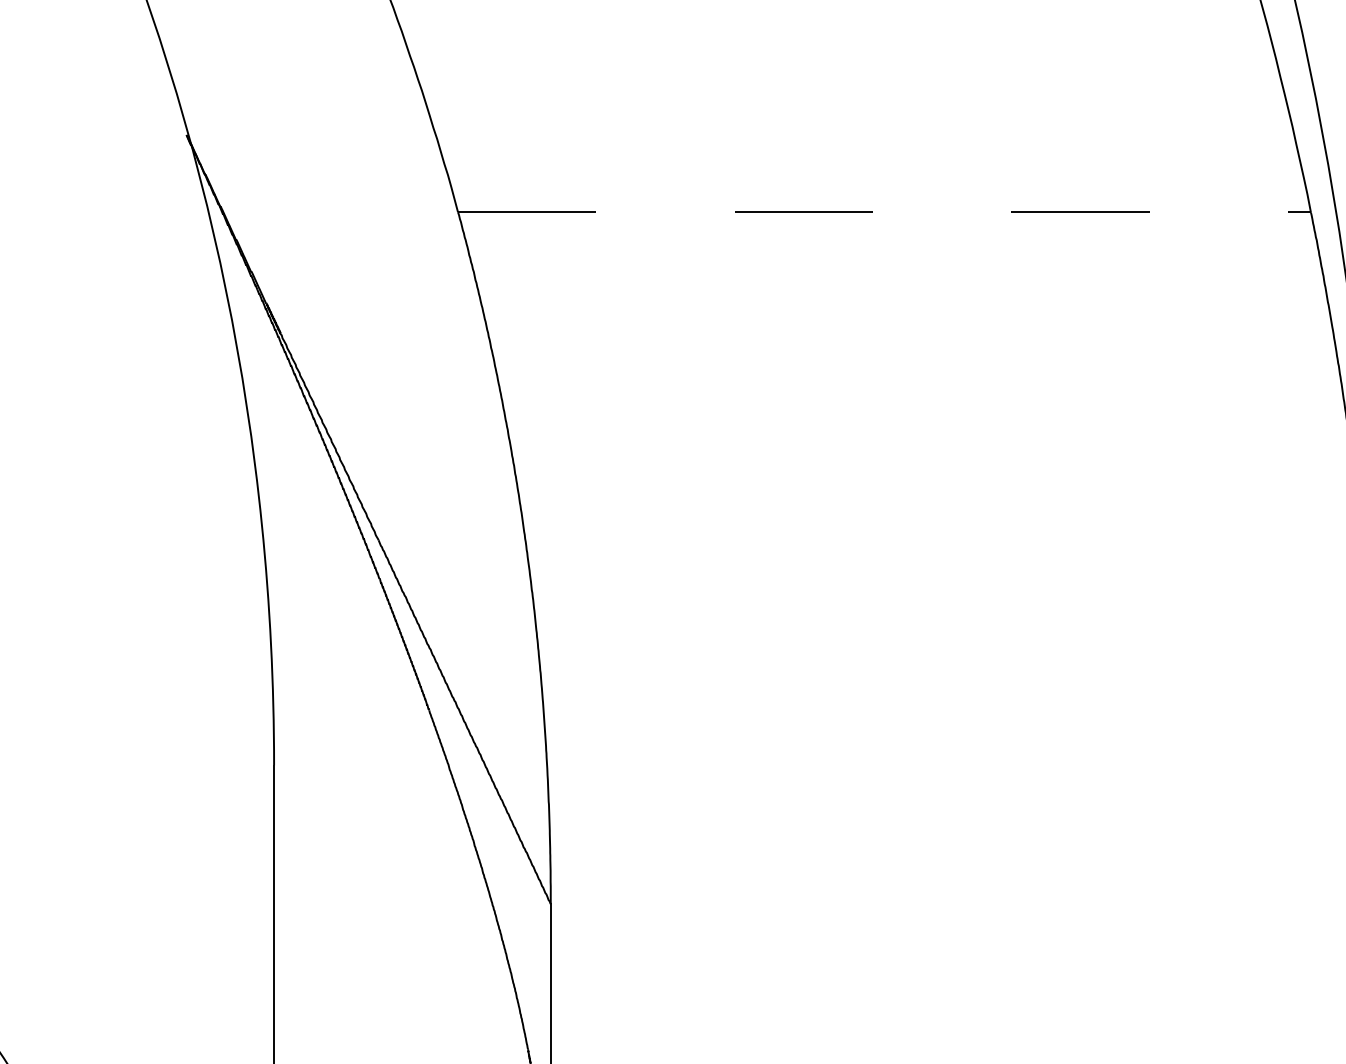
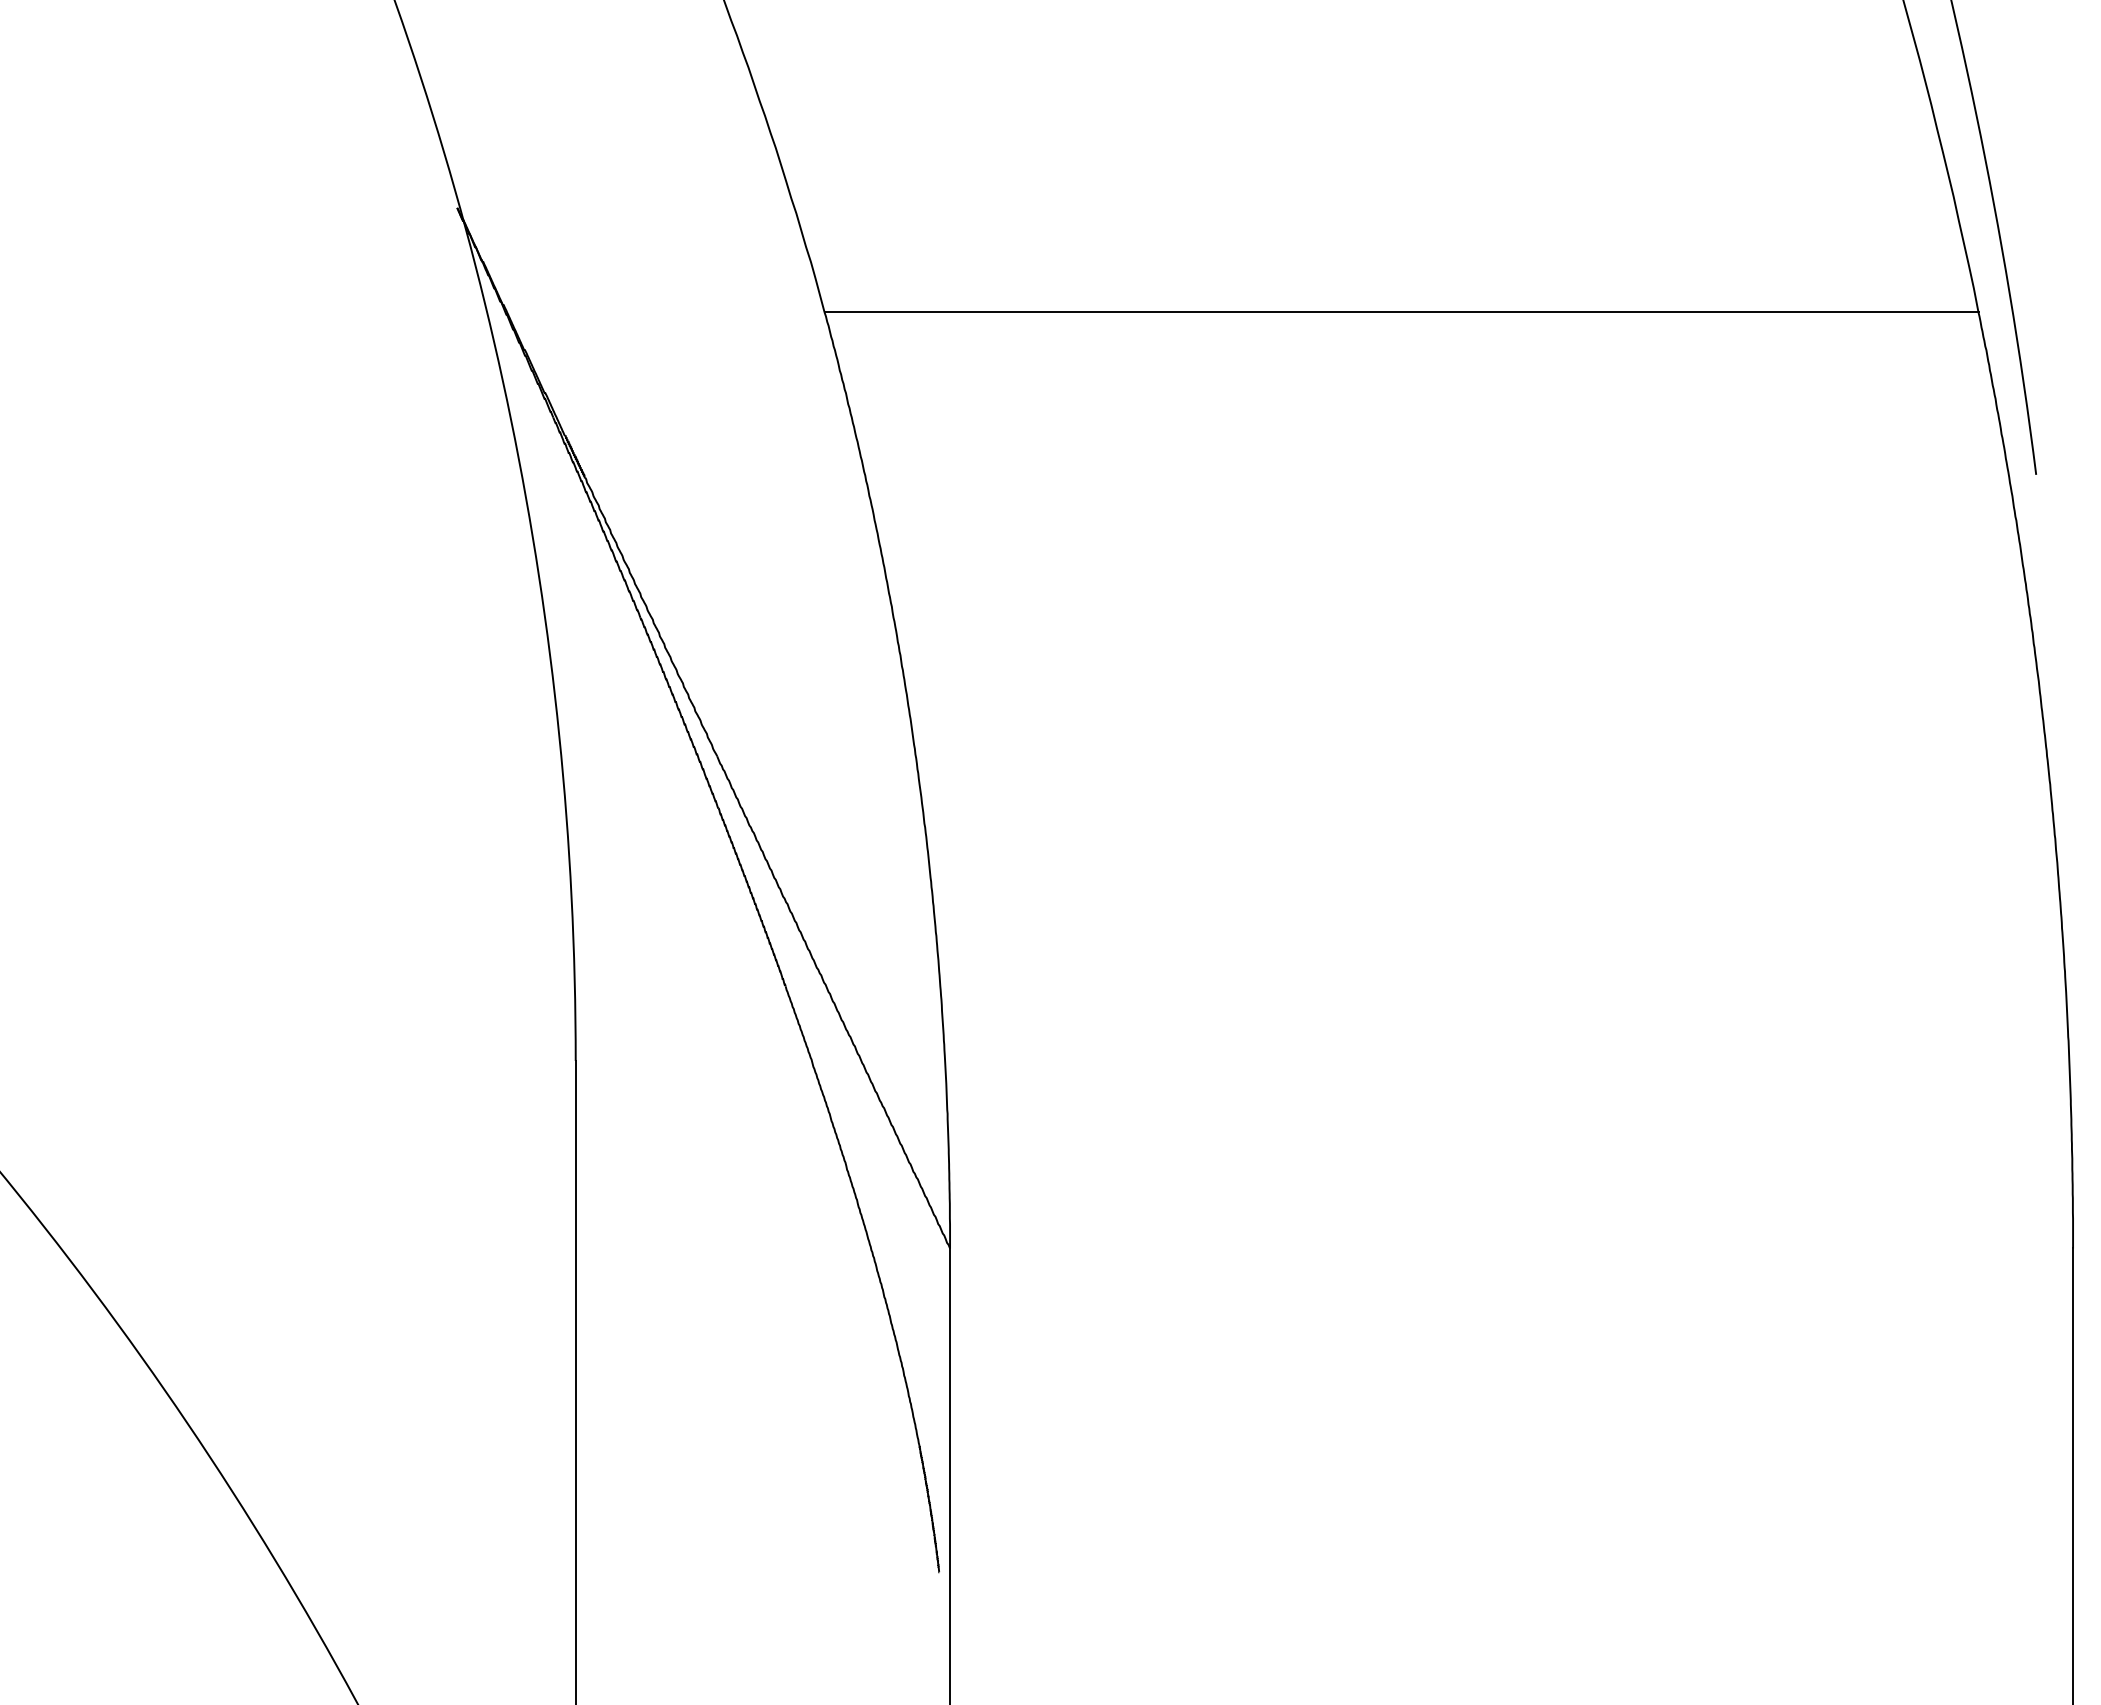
line: (884, 212) -> (1401, 312), dashed -> solid

